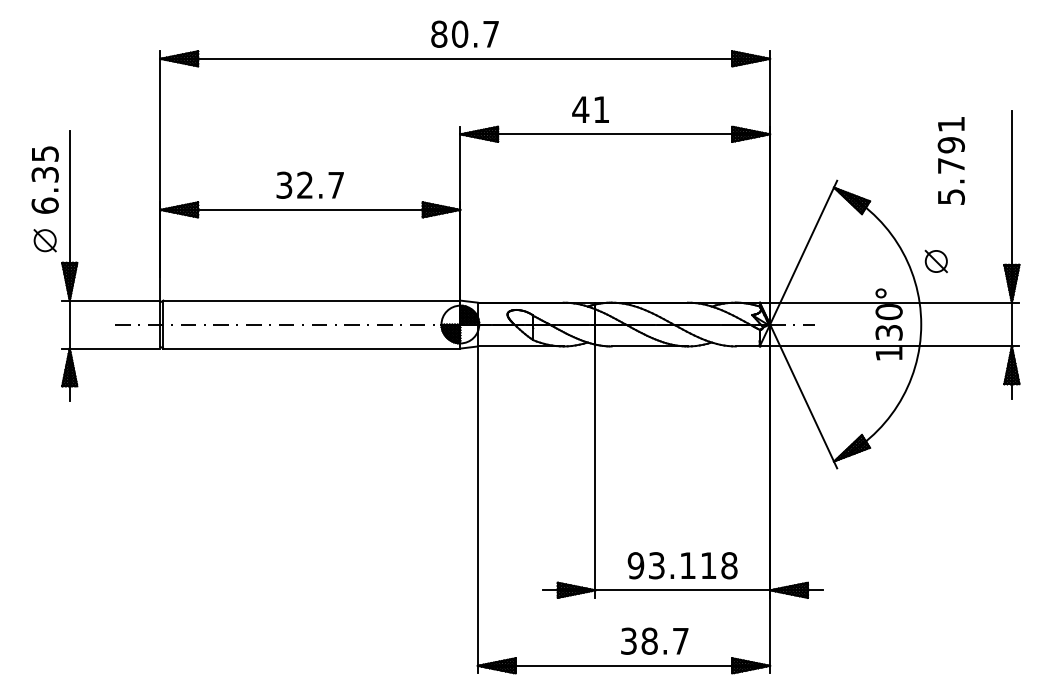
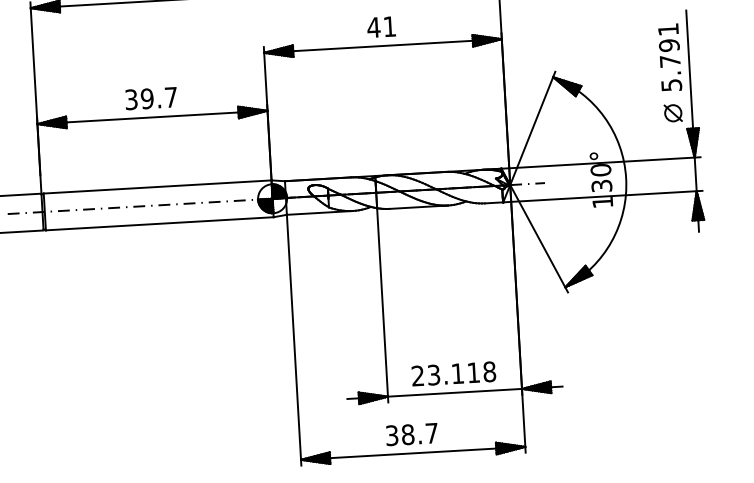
text: (590, 109) -> (381, 26), moved
text: (950, 160) -> (669, 57), moved
text: (305, 184) -> (147, 98), 32.7 -> 39.7
part: (935, 260) -> (672, 112), moved
text: (635, 565) -> (417, 375), 93.118 -> 23.118
text: (654, 640) -> (411, 433), moved

